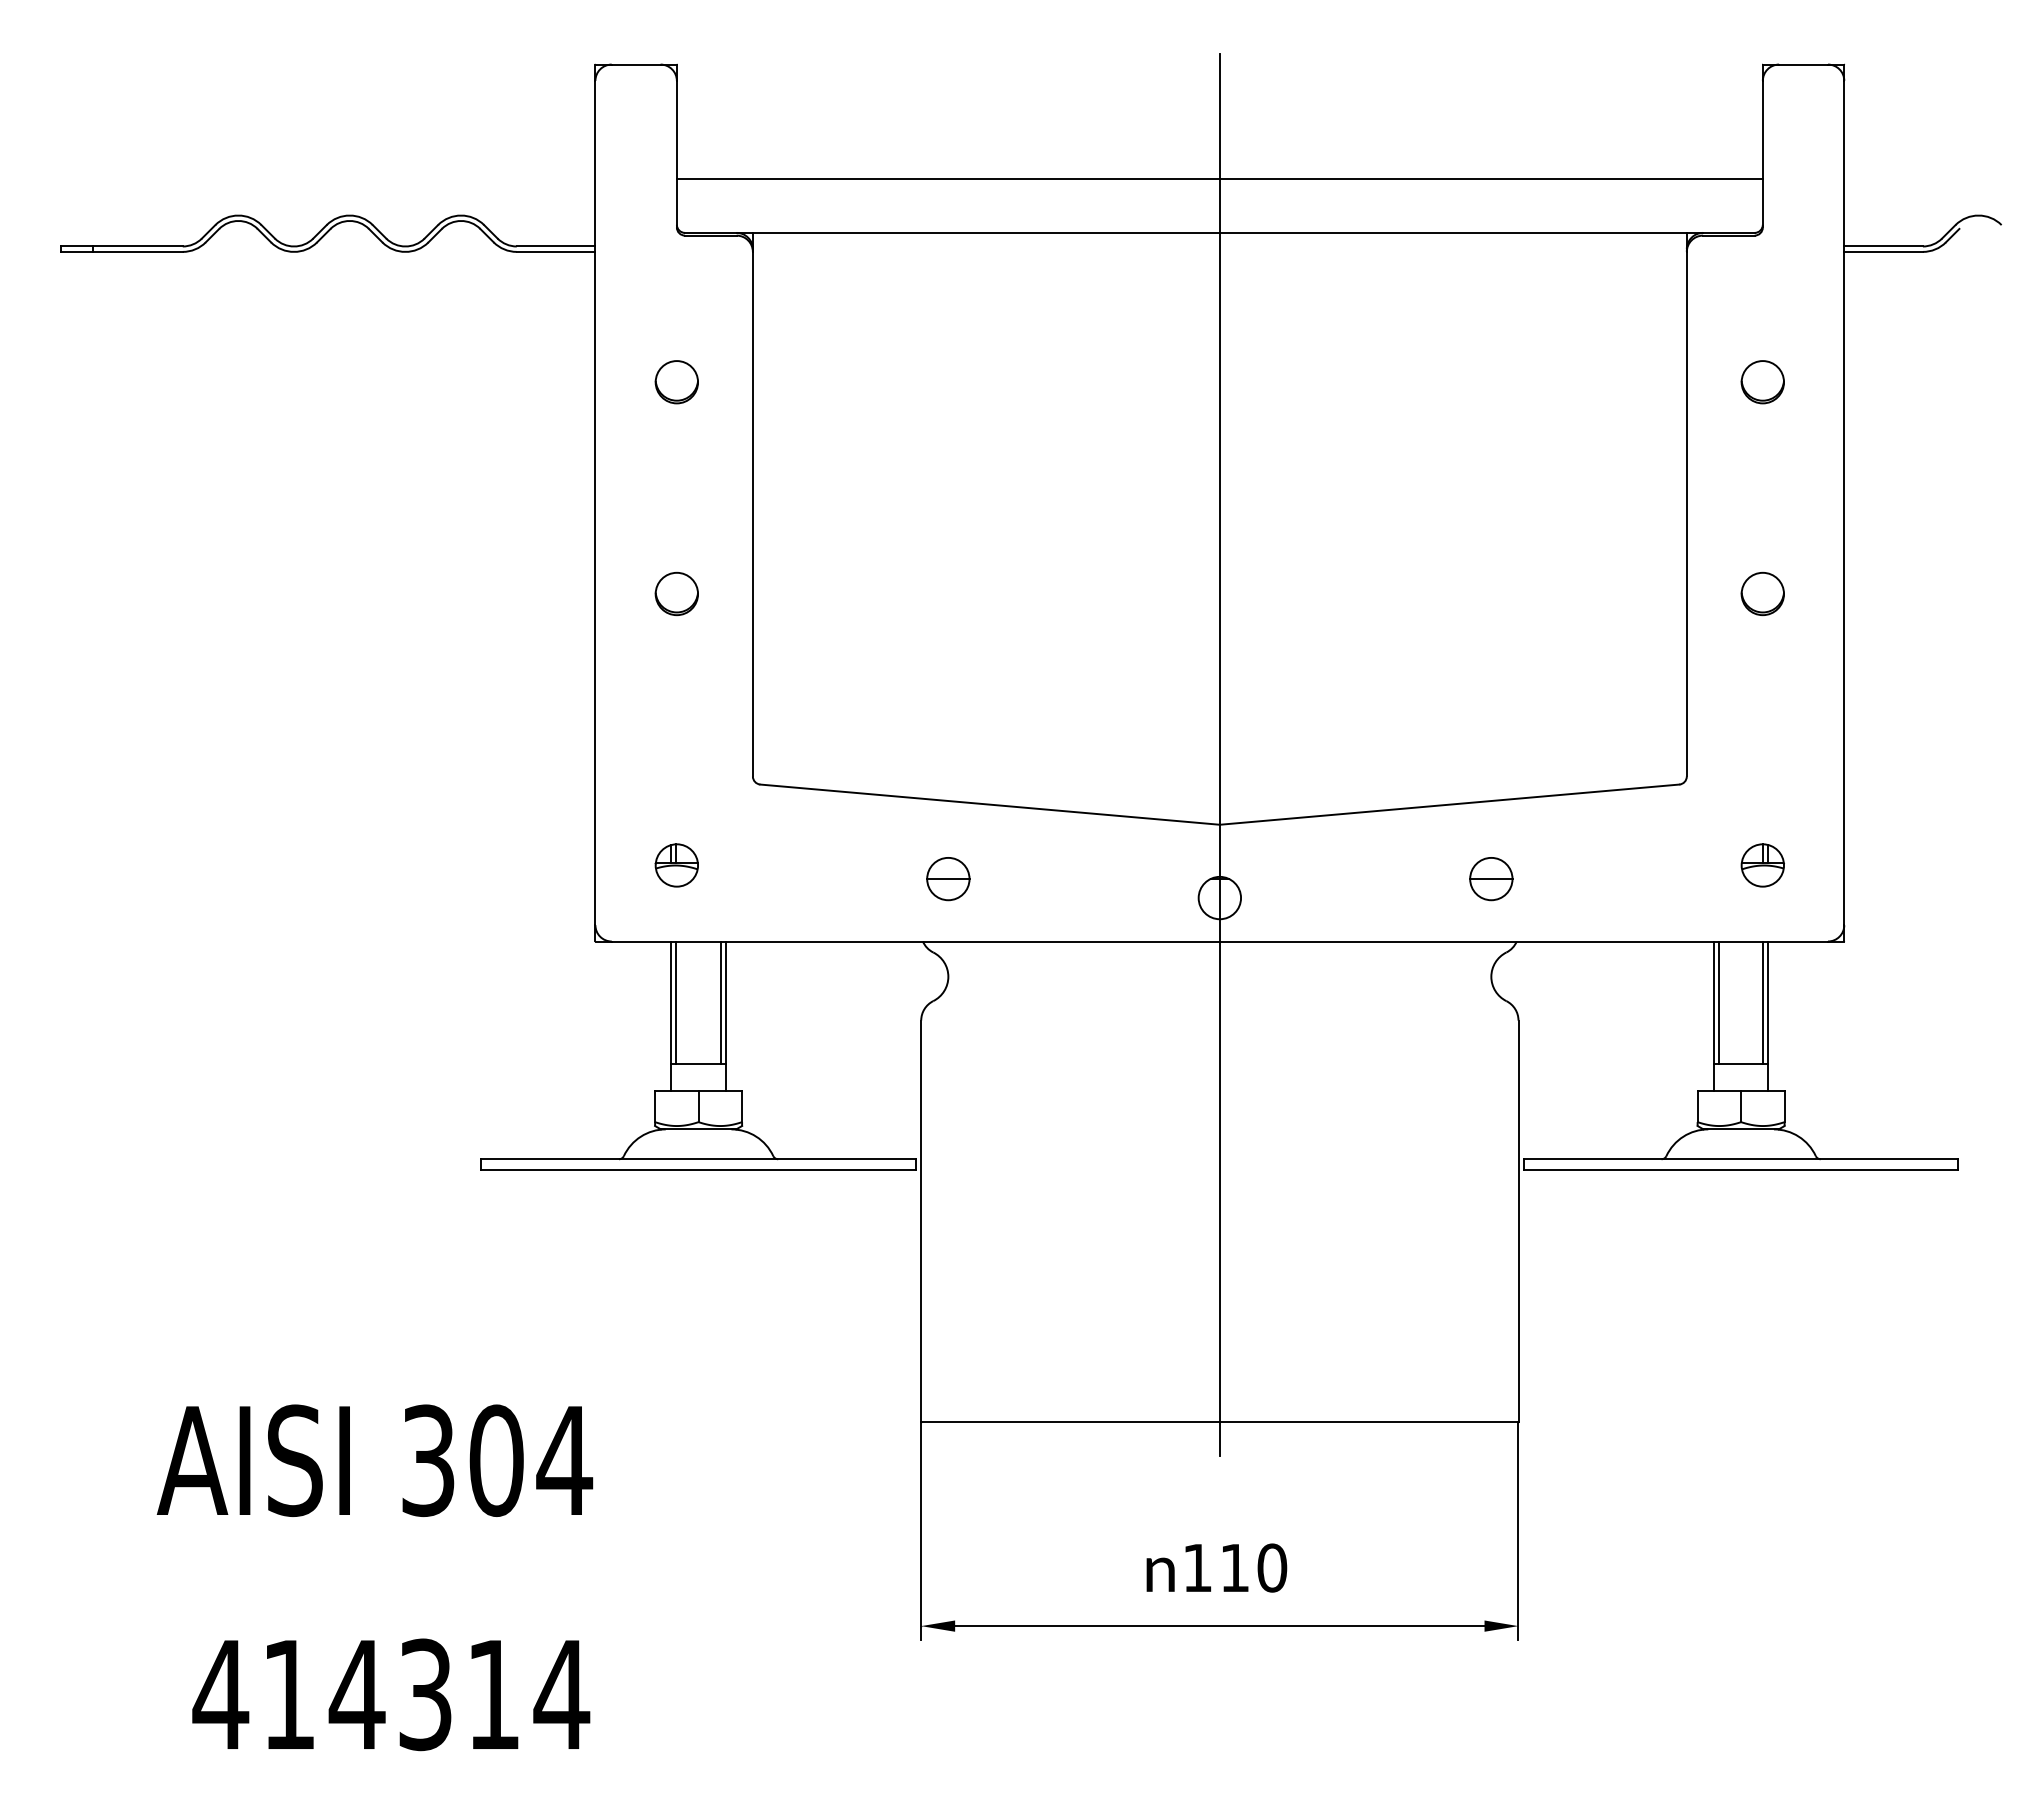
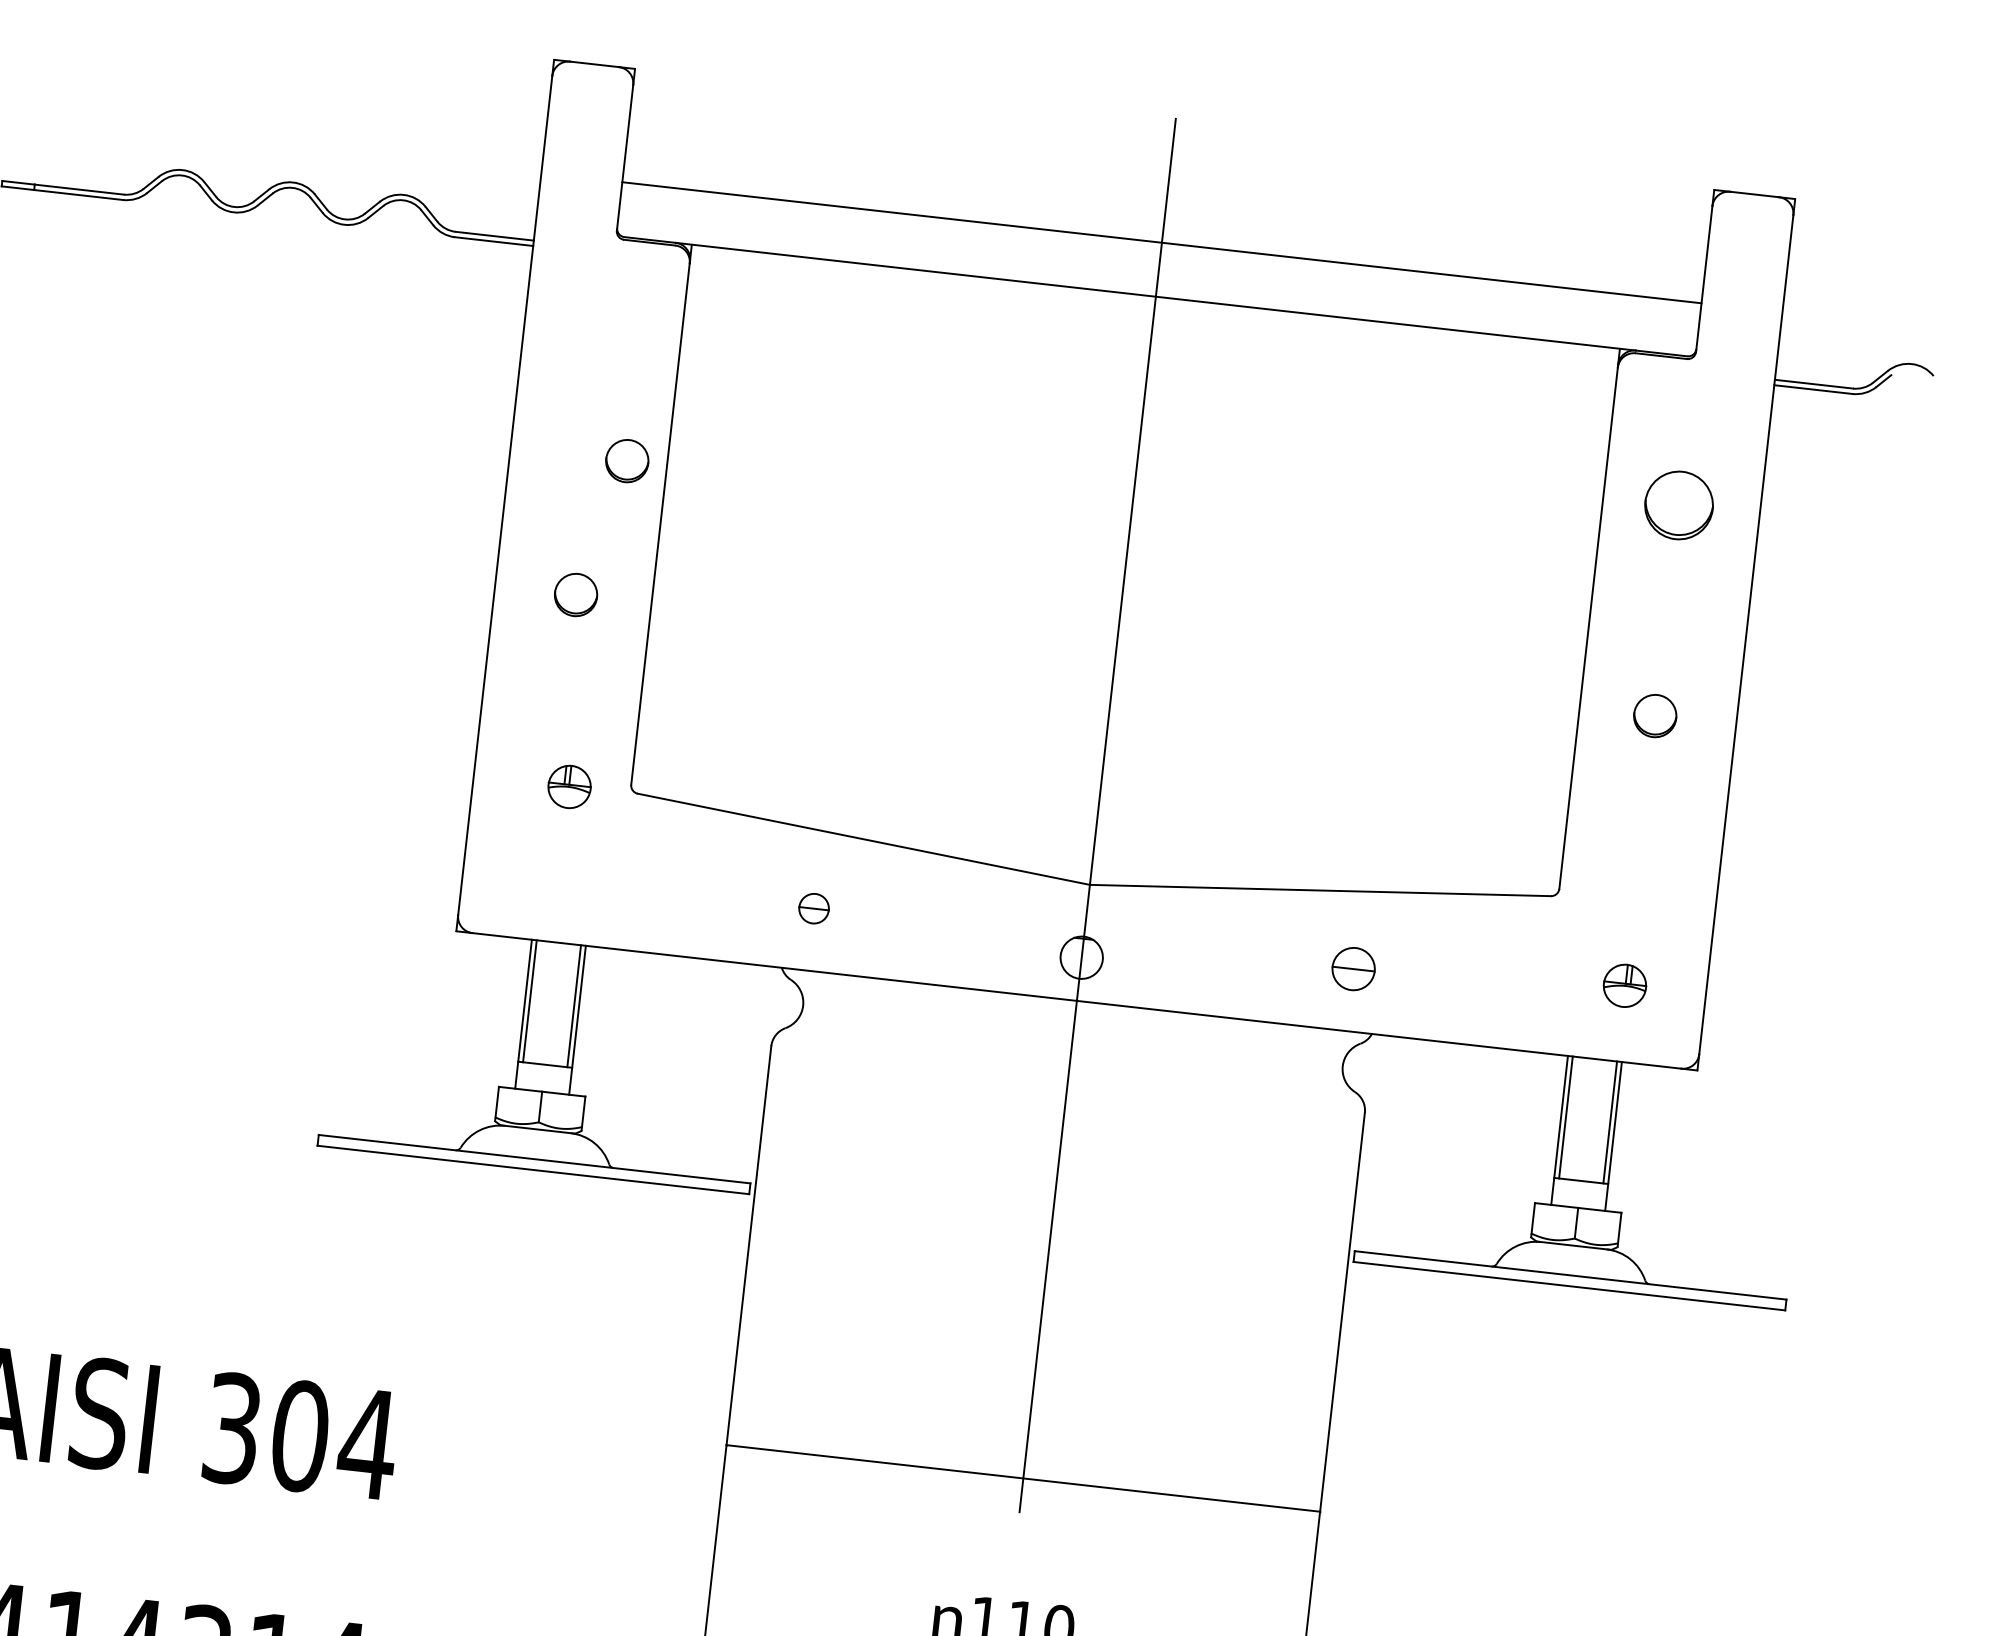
part: (676, 382) -> (626, 461), moved
part: (1762, 382) -> (1678, 505), size x1.6
part: (676, 865) -> (569, 786), moved
part: (948, 879) -> (814, 909), size x0.7

